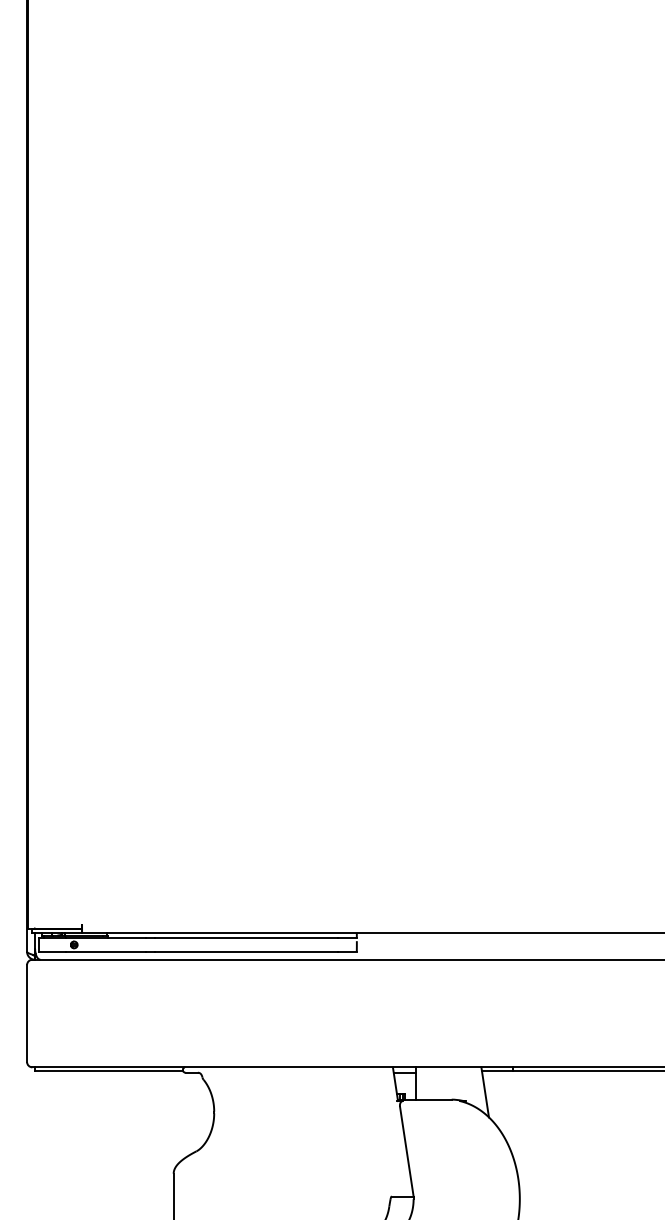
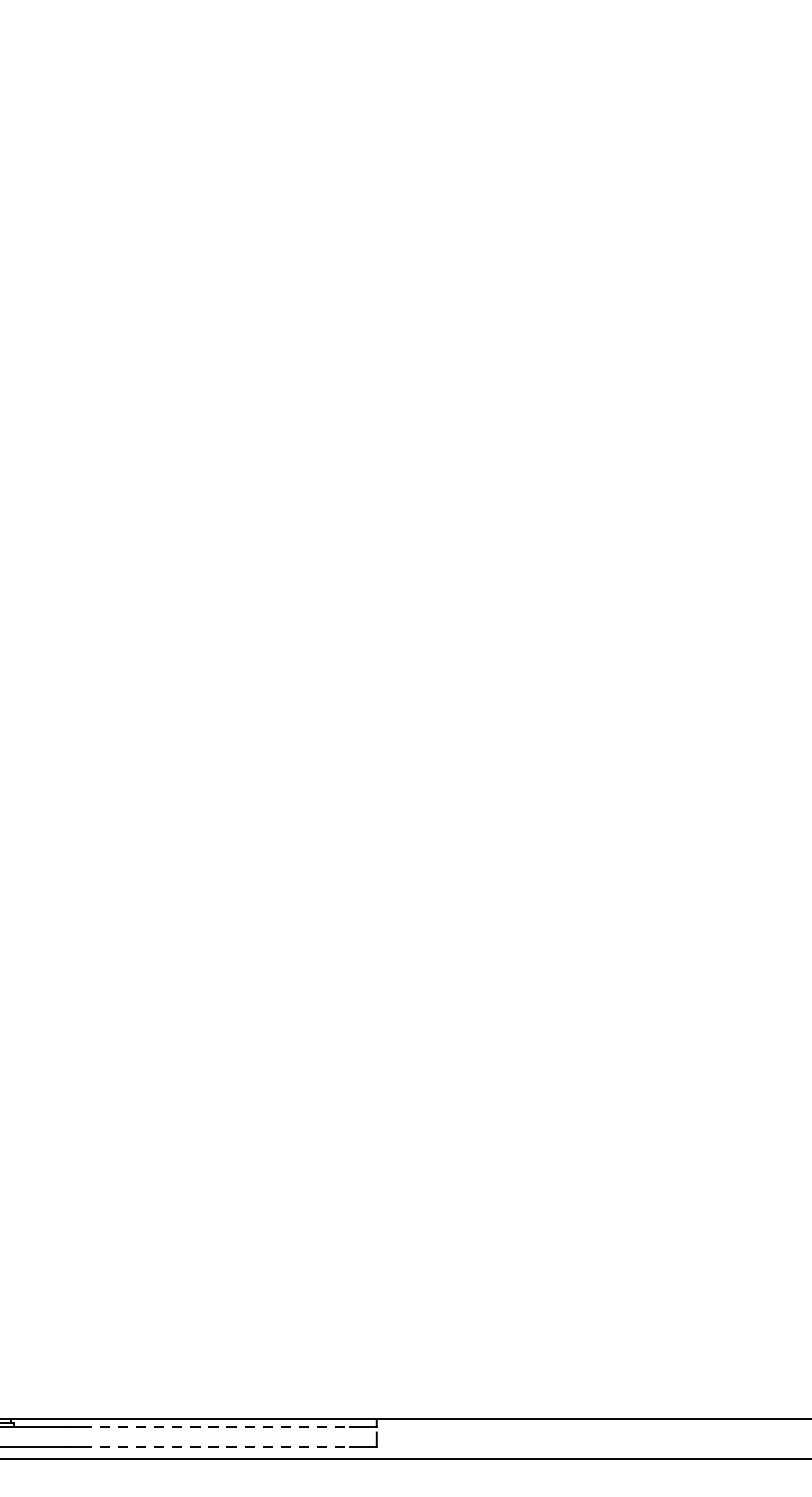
line: (246, 938) -> (215, 1427), solid -> dashed
line: (246, 951) -> (215, 1446), solid -> dashed

